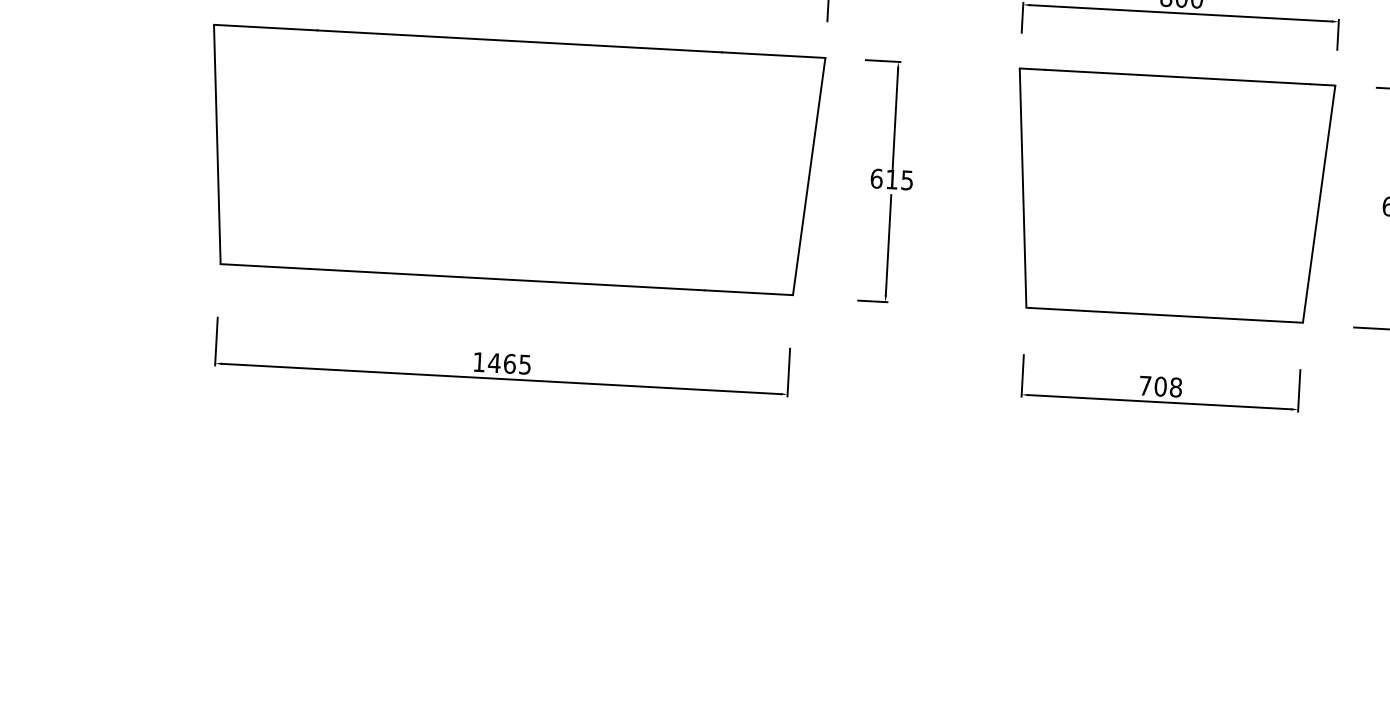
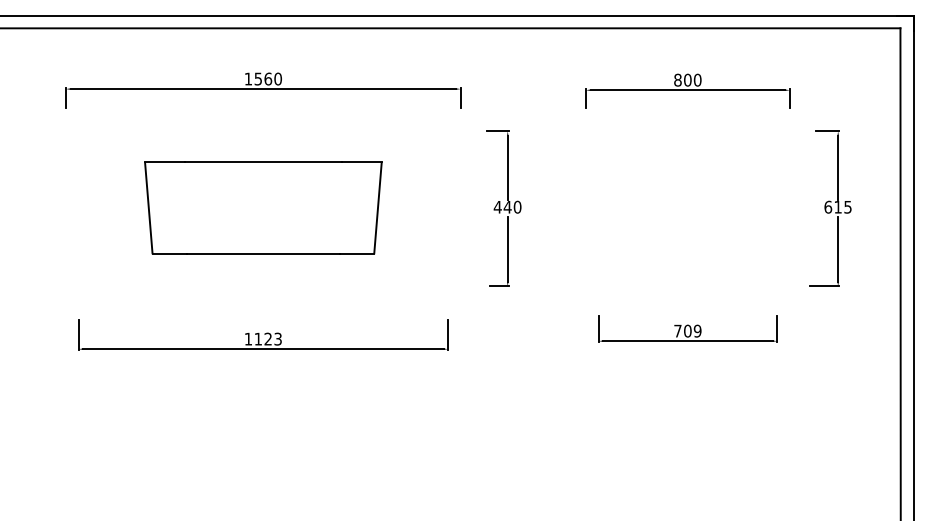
part: (513, 159) -> (263, 207), size x0.6
text: (891, 178) -> (507, 206), 615 -> 440
part: (1170, 195) -> (687, 207), removed
text: (508, 362) -> (267, 338), 1465 -> 1123
text: (1175, 388) -> (697, 331), 708 -> 709

